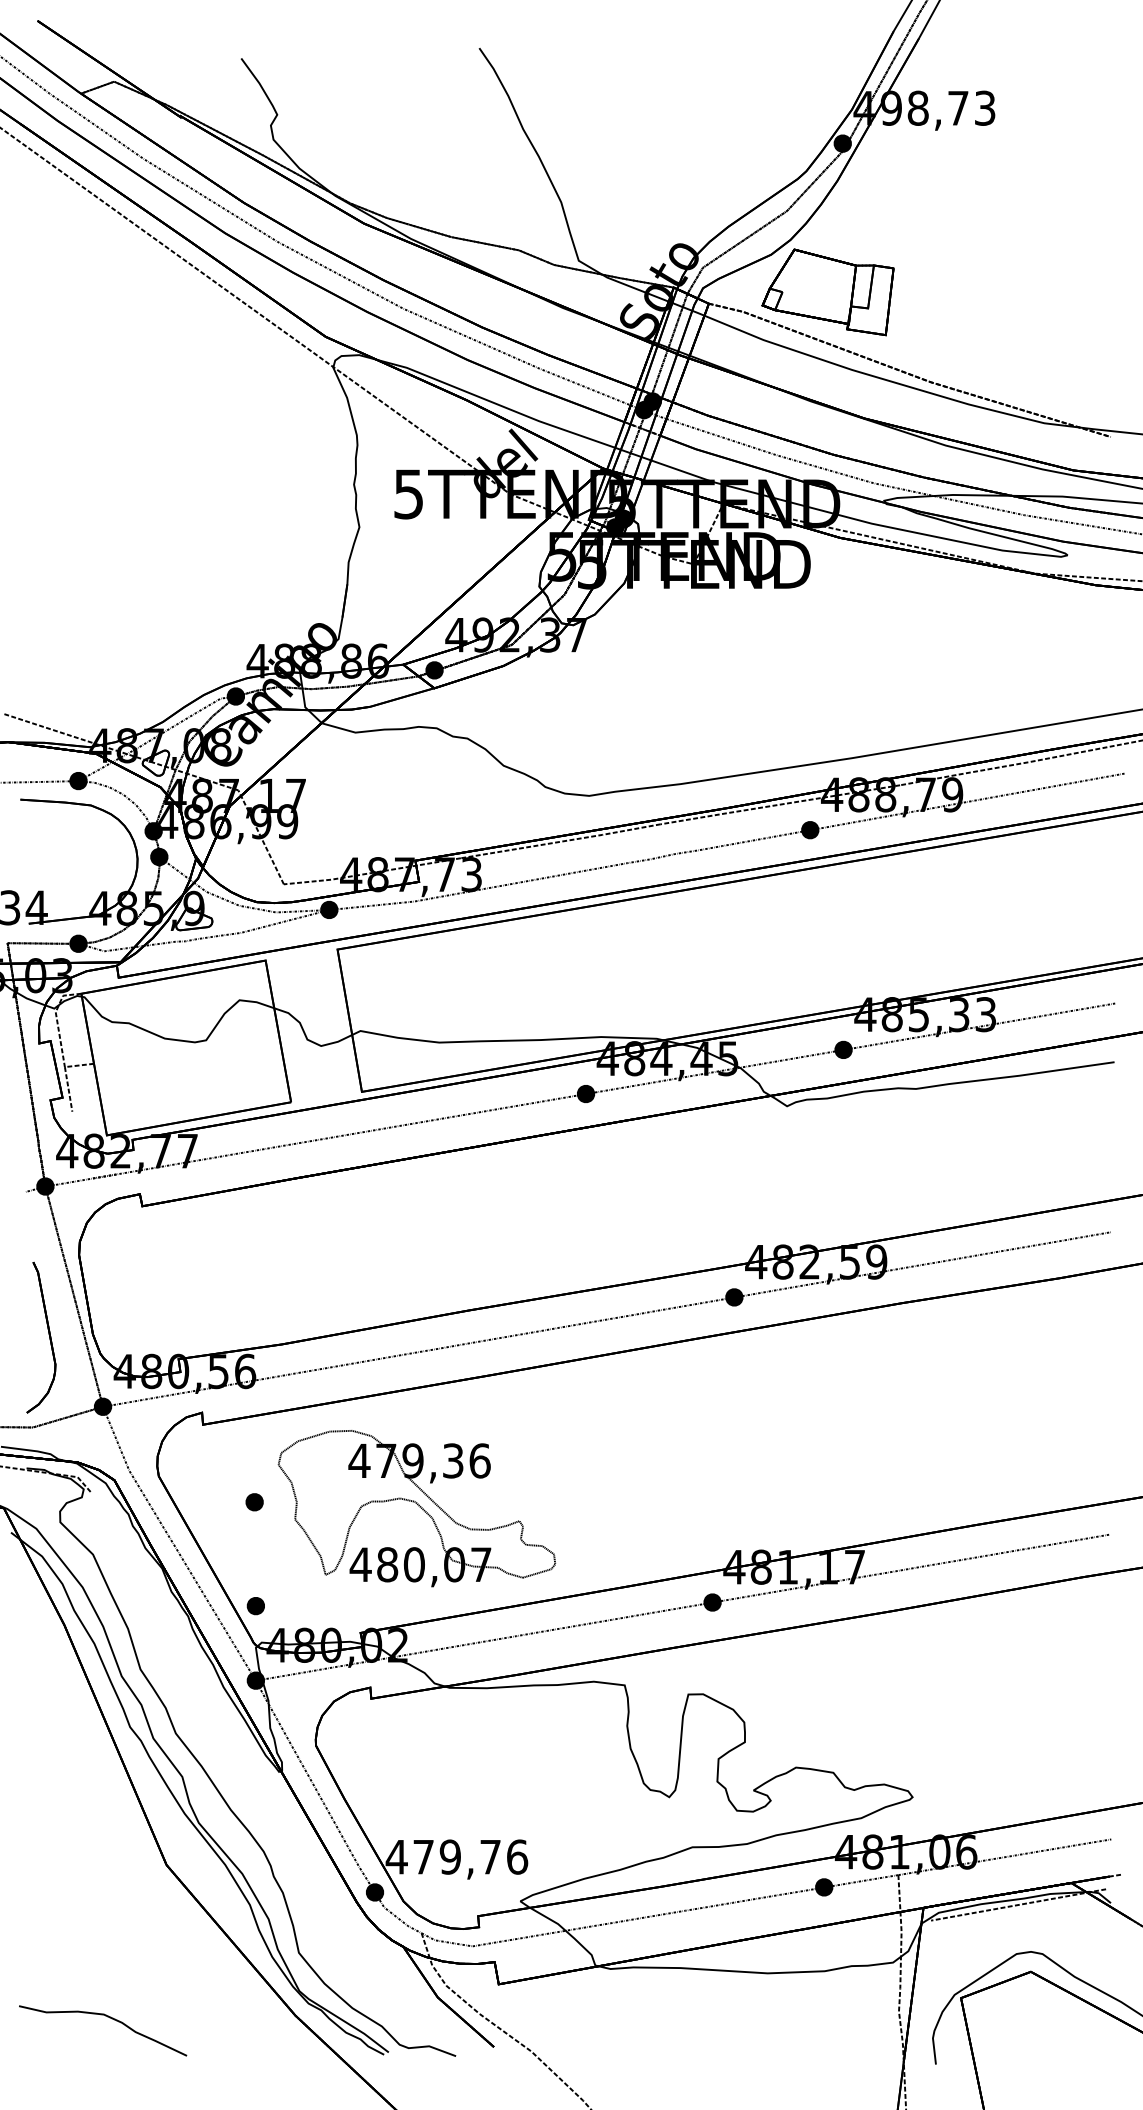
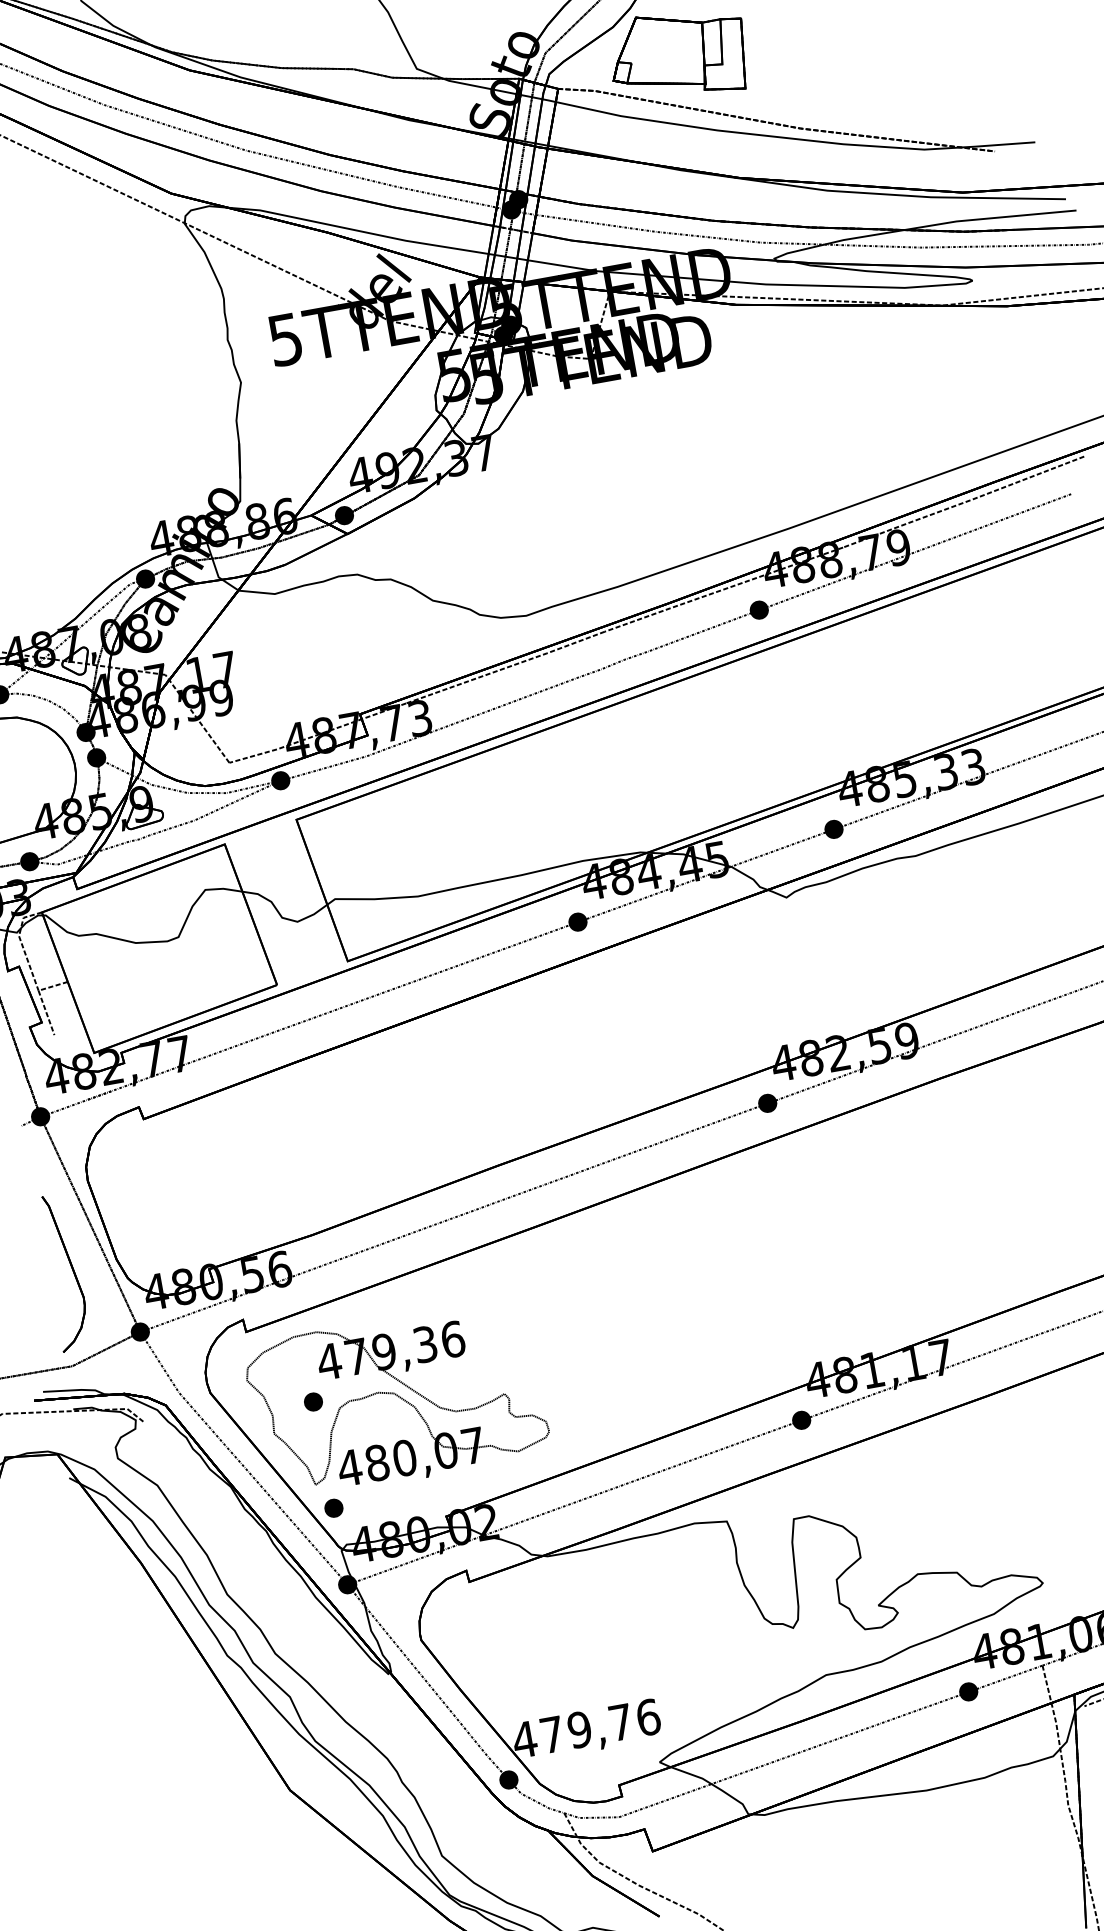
part: (416, 1508) -> (396, 1400), moved

